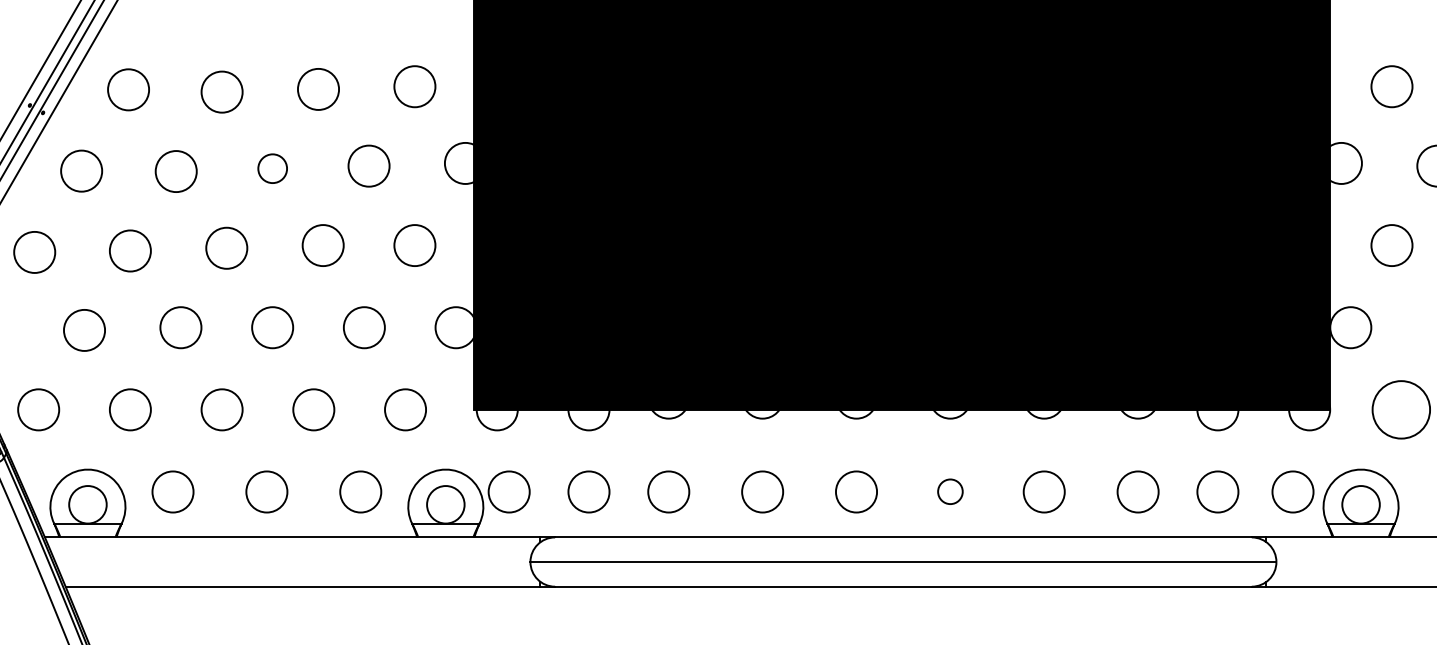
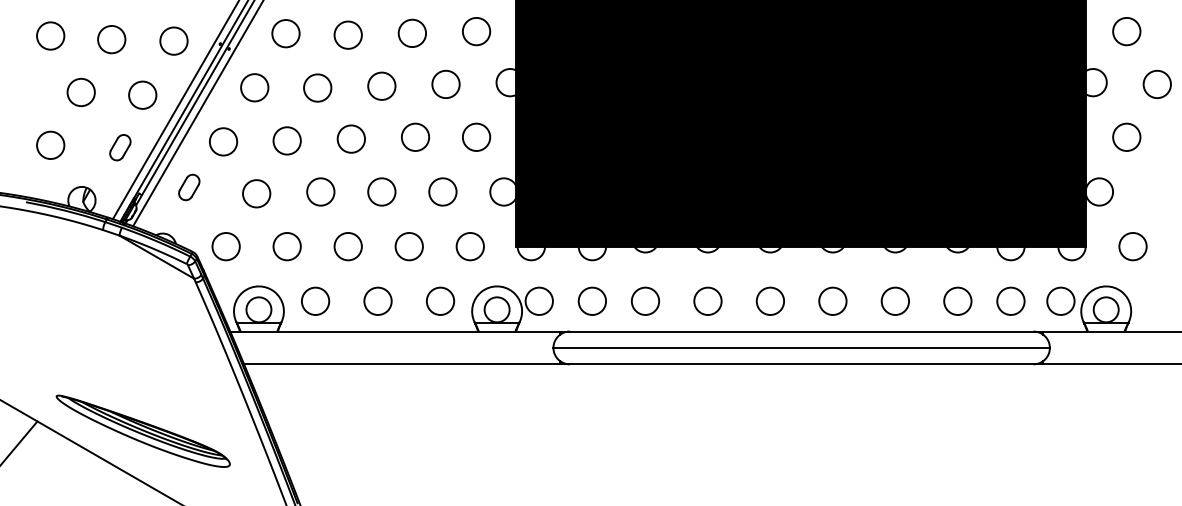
circle: (272, 167) -> (381, 85), size x1.43
circle: (1400, 409) -> (1132, 246), size x0.71
circle: (949, 490) -> (832, 300), size x1.67

